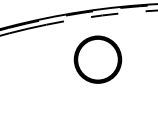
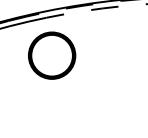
part: (97, 59) -> (51, 55), moved

